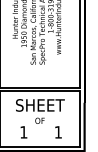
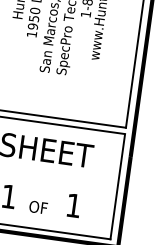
text: (39, 120) -> (37, 206), moved

